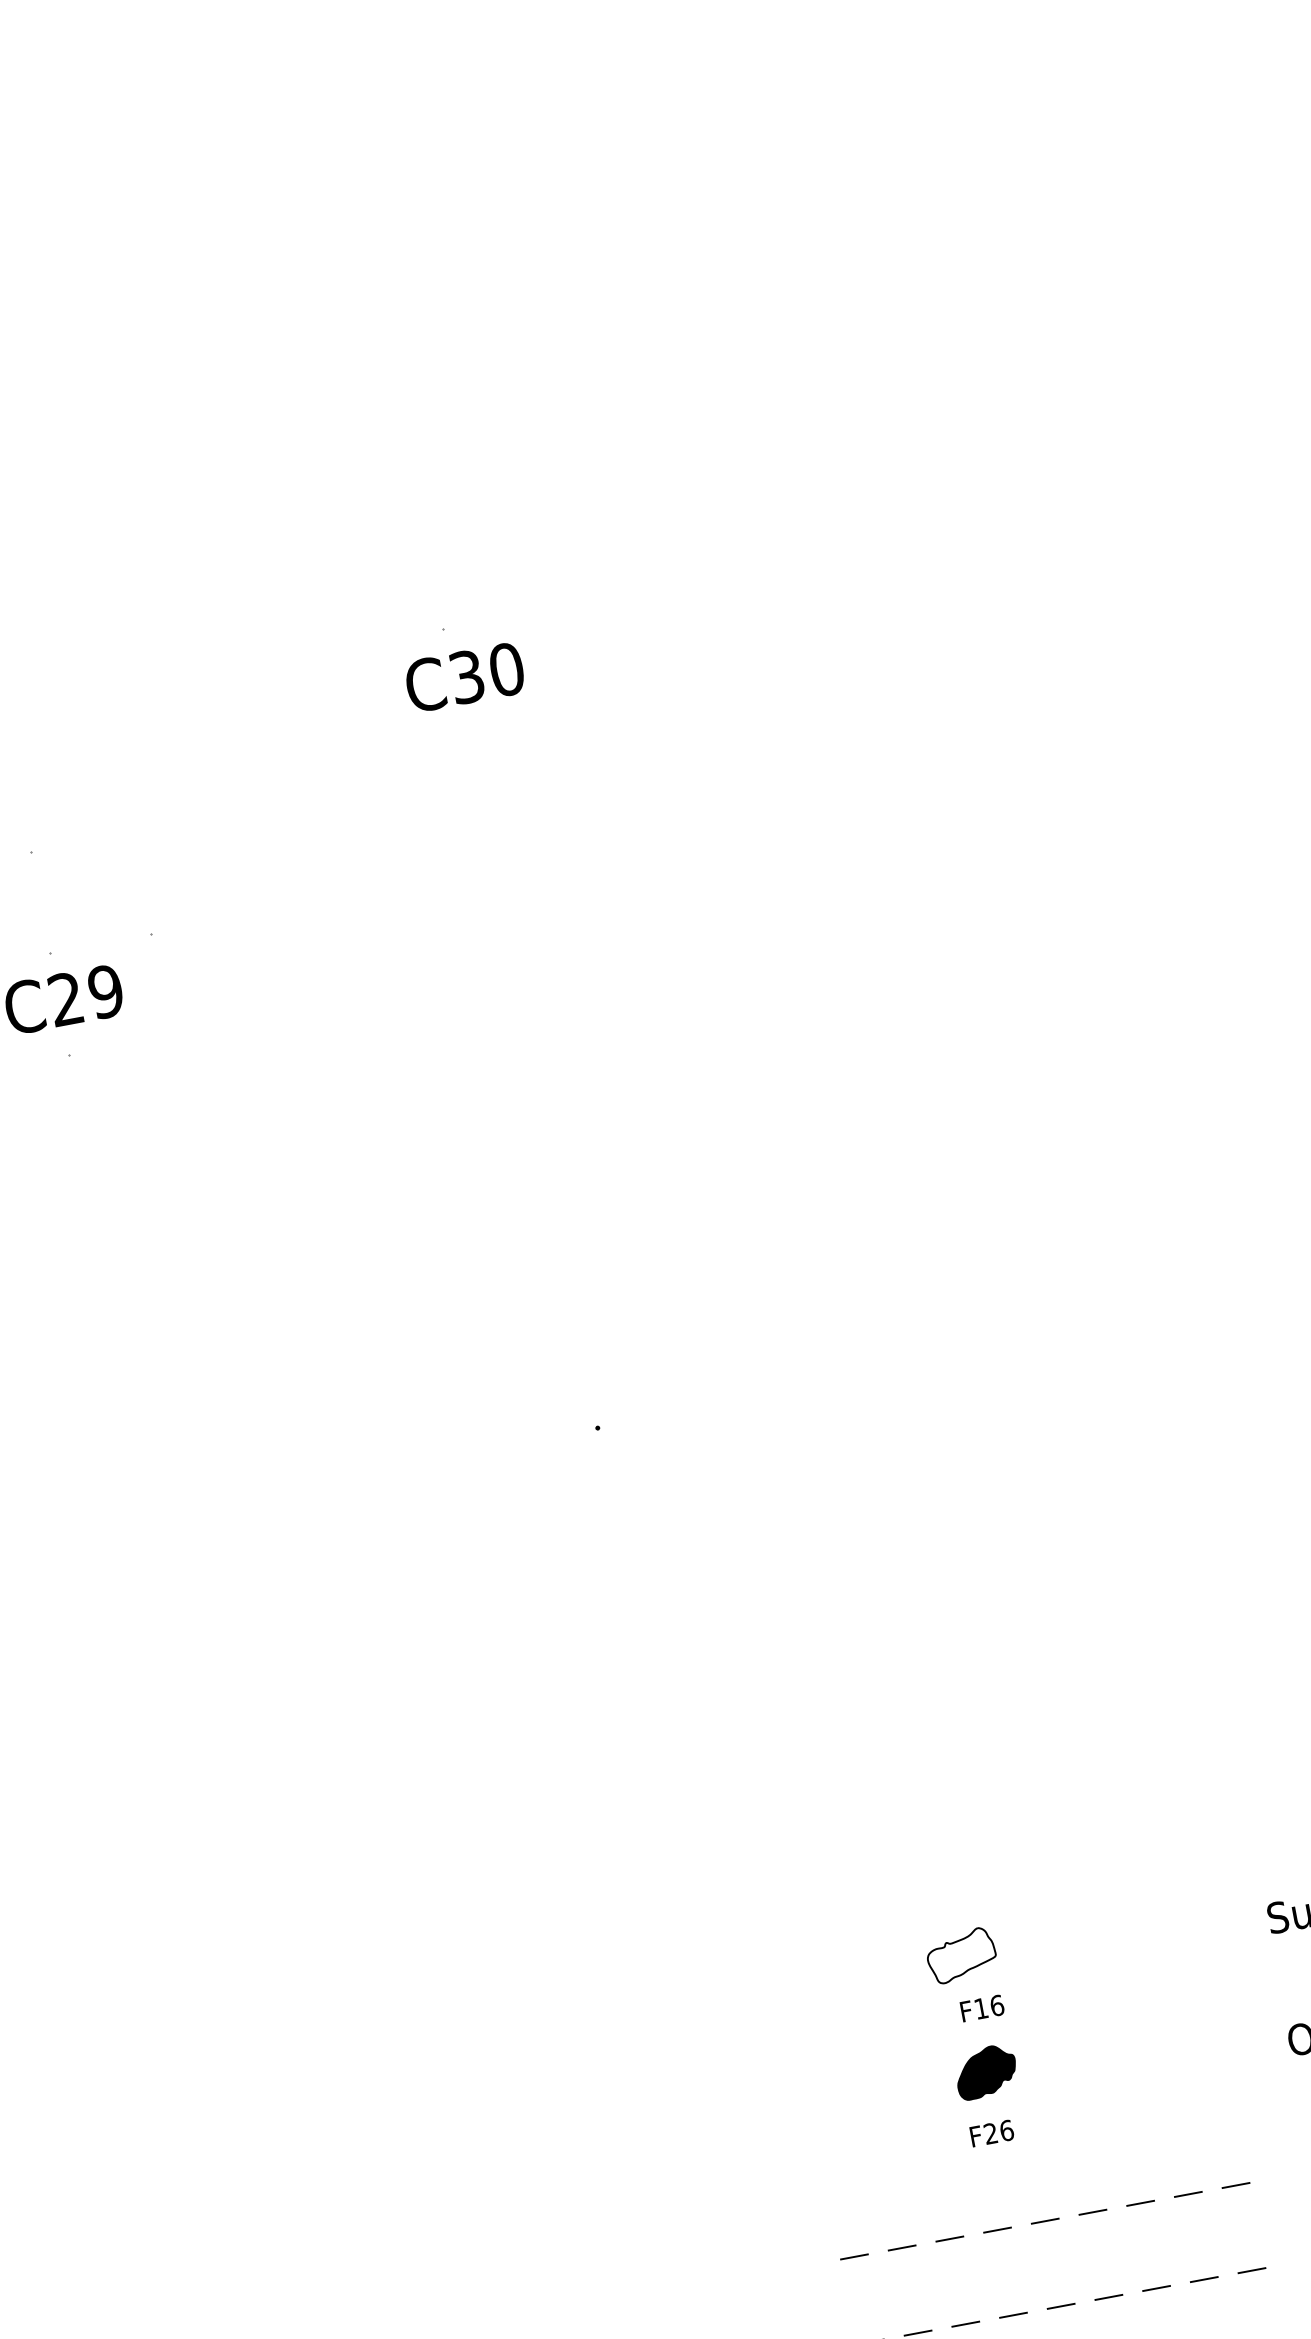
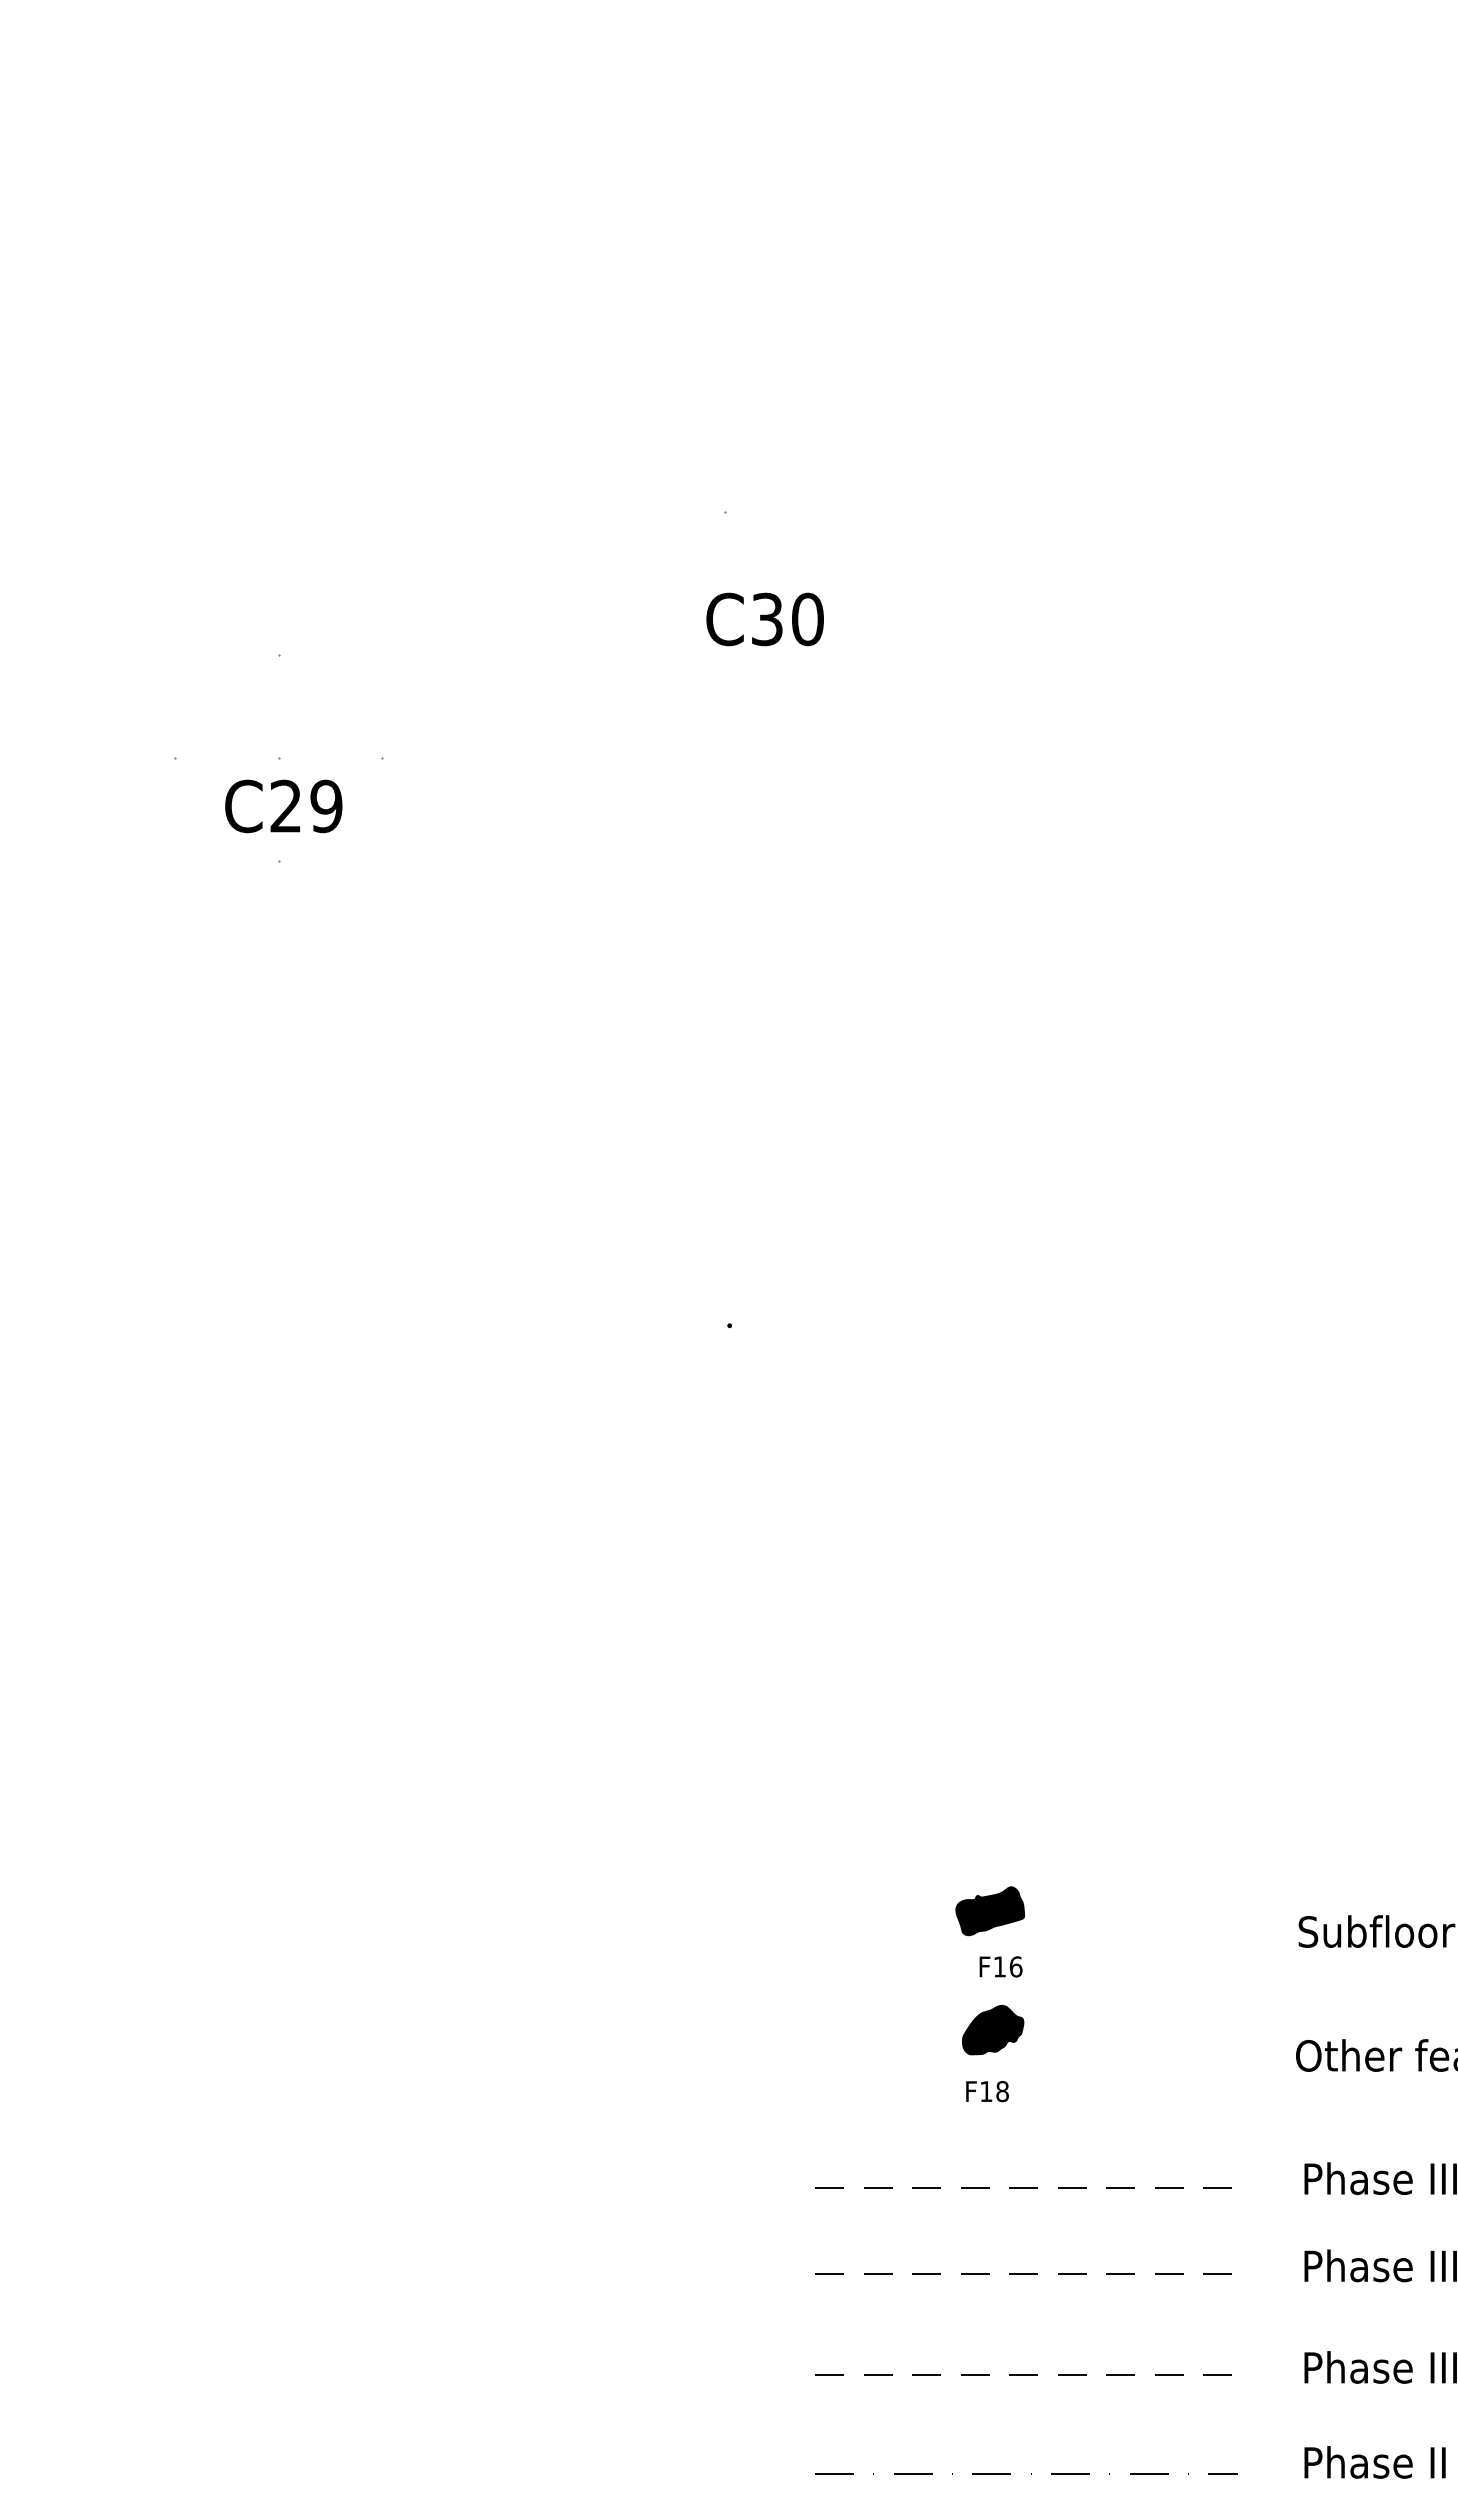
text: (464, 677) -> (764, 619), moved
fill: (961, 1955) -> (990, 1911), added
text: (998, 2132) -> (994, 2091), F26 -> F18

